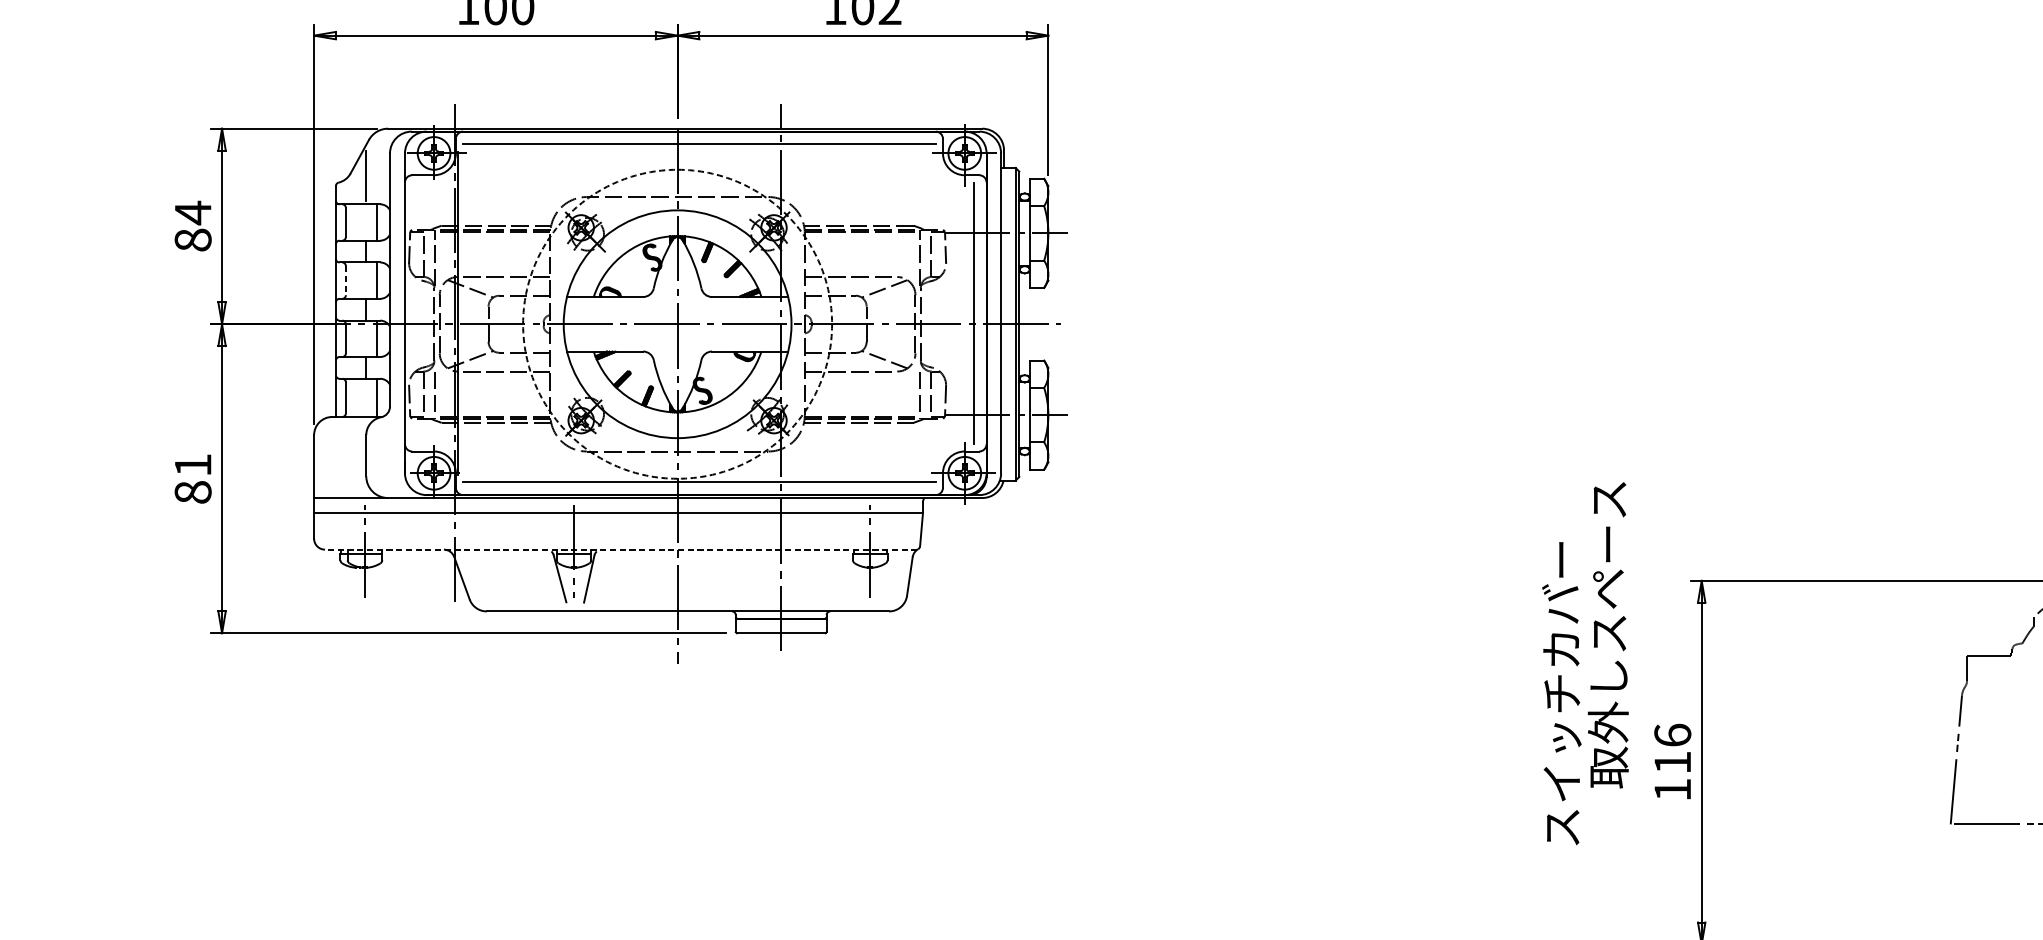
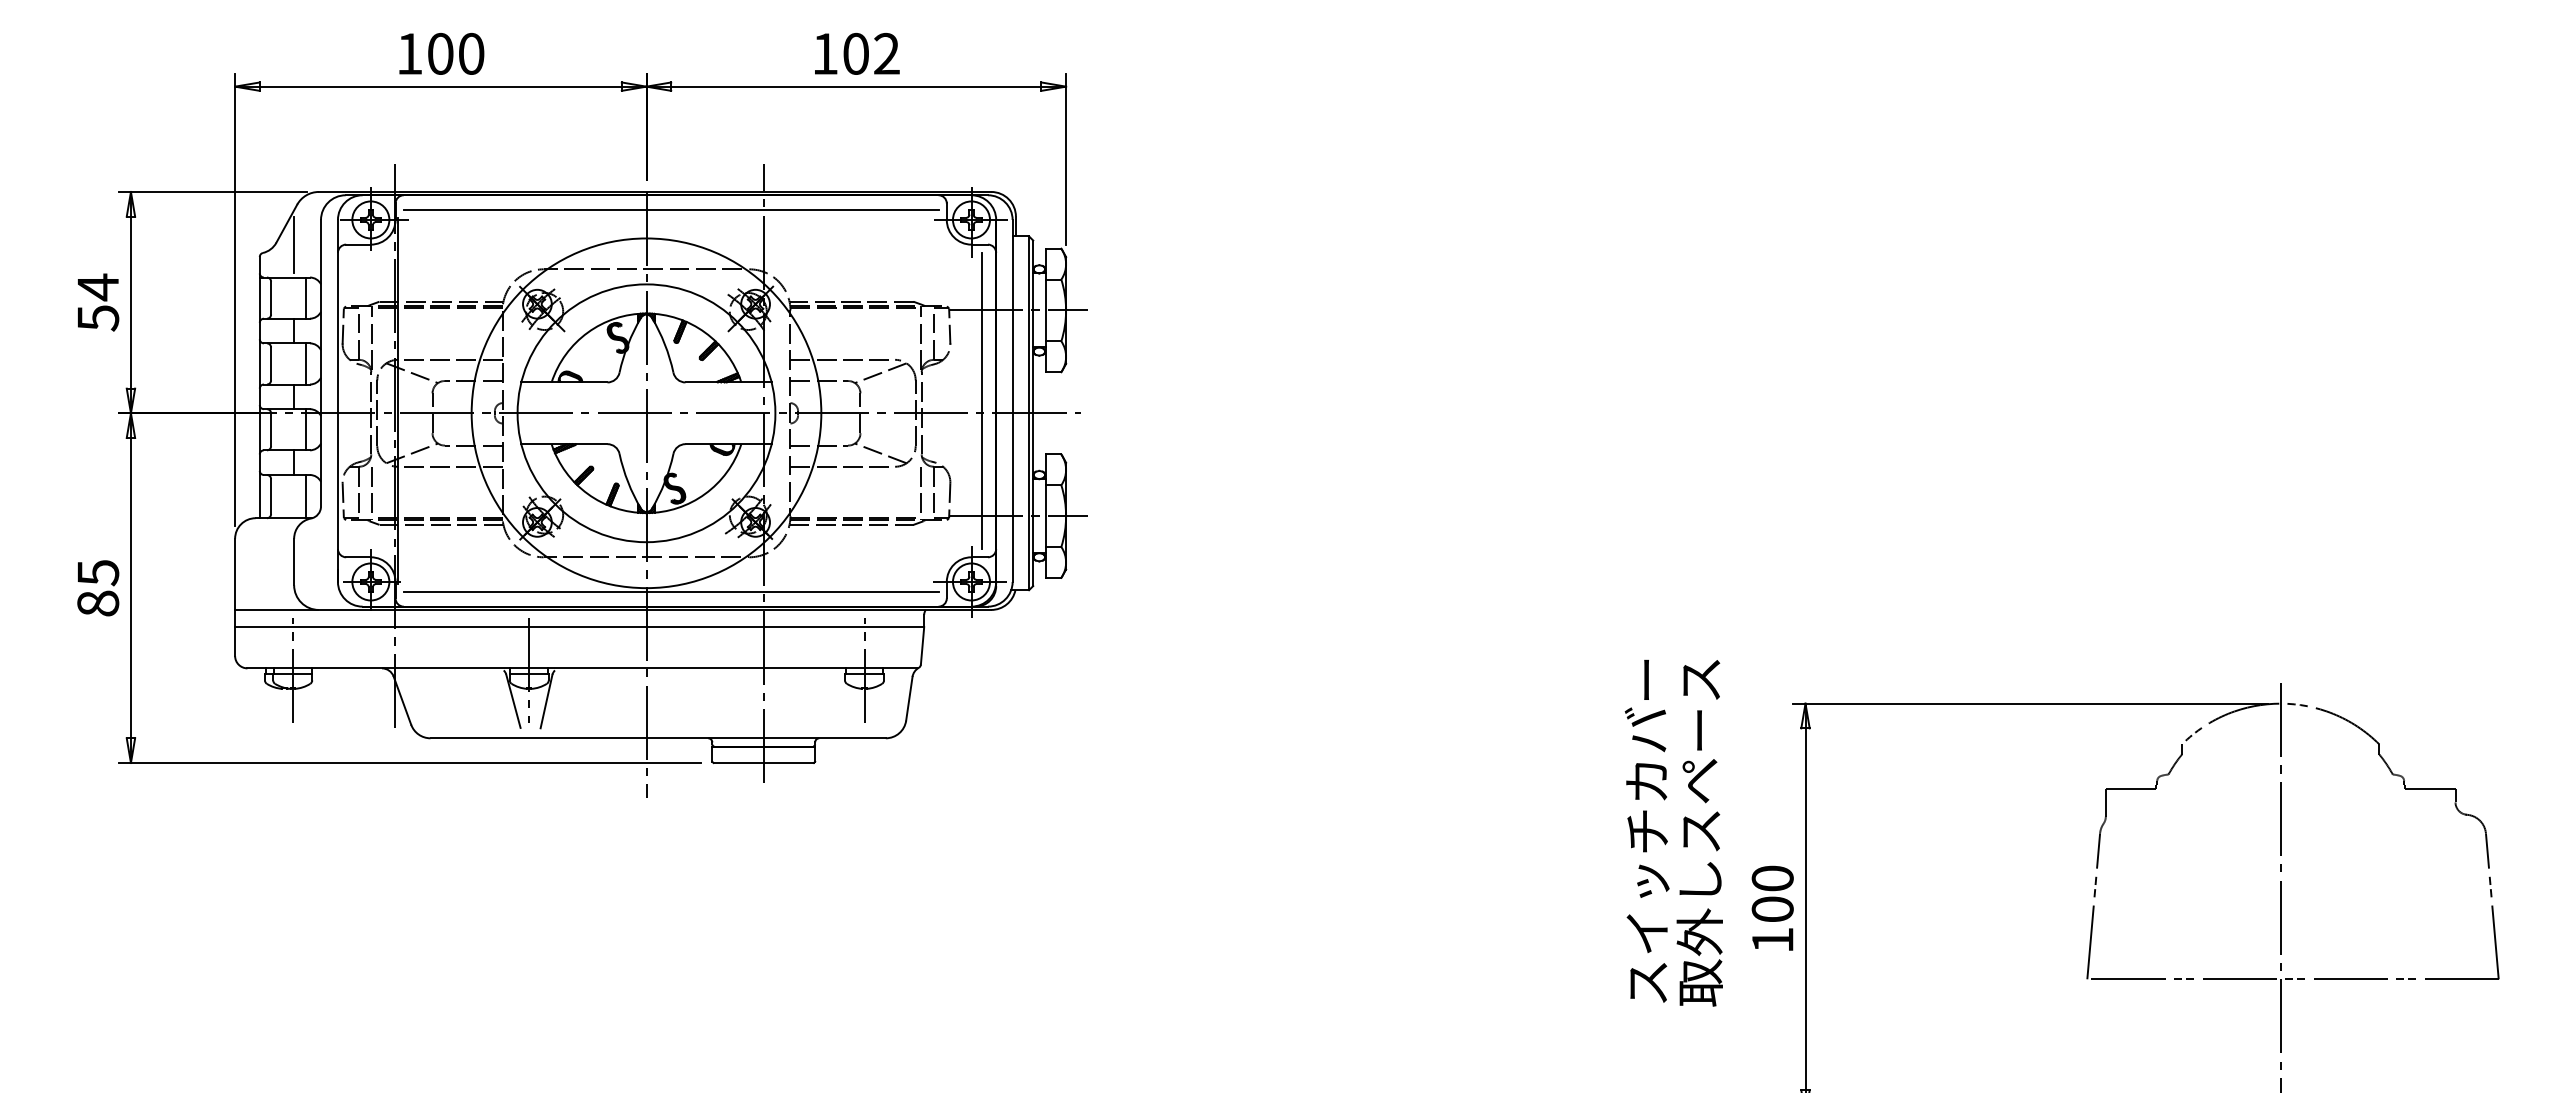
text: (193, 240) -> (98, 318), 84 -> 54
line: (346, 281) -> (271, 364), dashed -> solid
circle: (677, 324) -> (646, 413), dashed -> solid
text: (193, 465) -> (98, 573), 81 -> 85
line: (621, 549) -> (582, 668), dashed -> solid
text: (1608, 635) -> (1699, 833), moved
text: (1672, 748) -> (1772, 893), 116 -> 100

